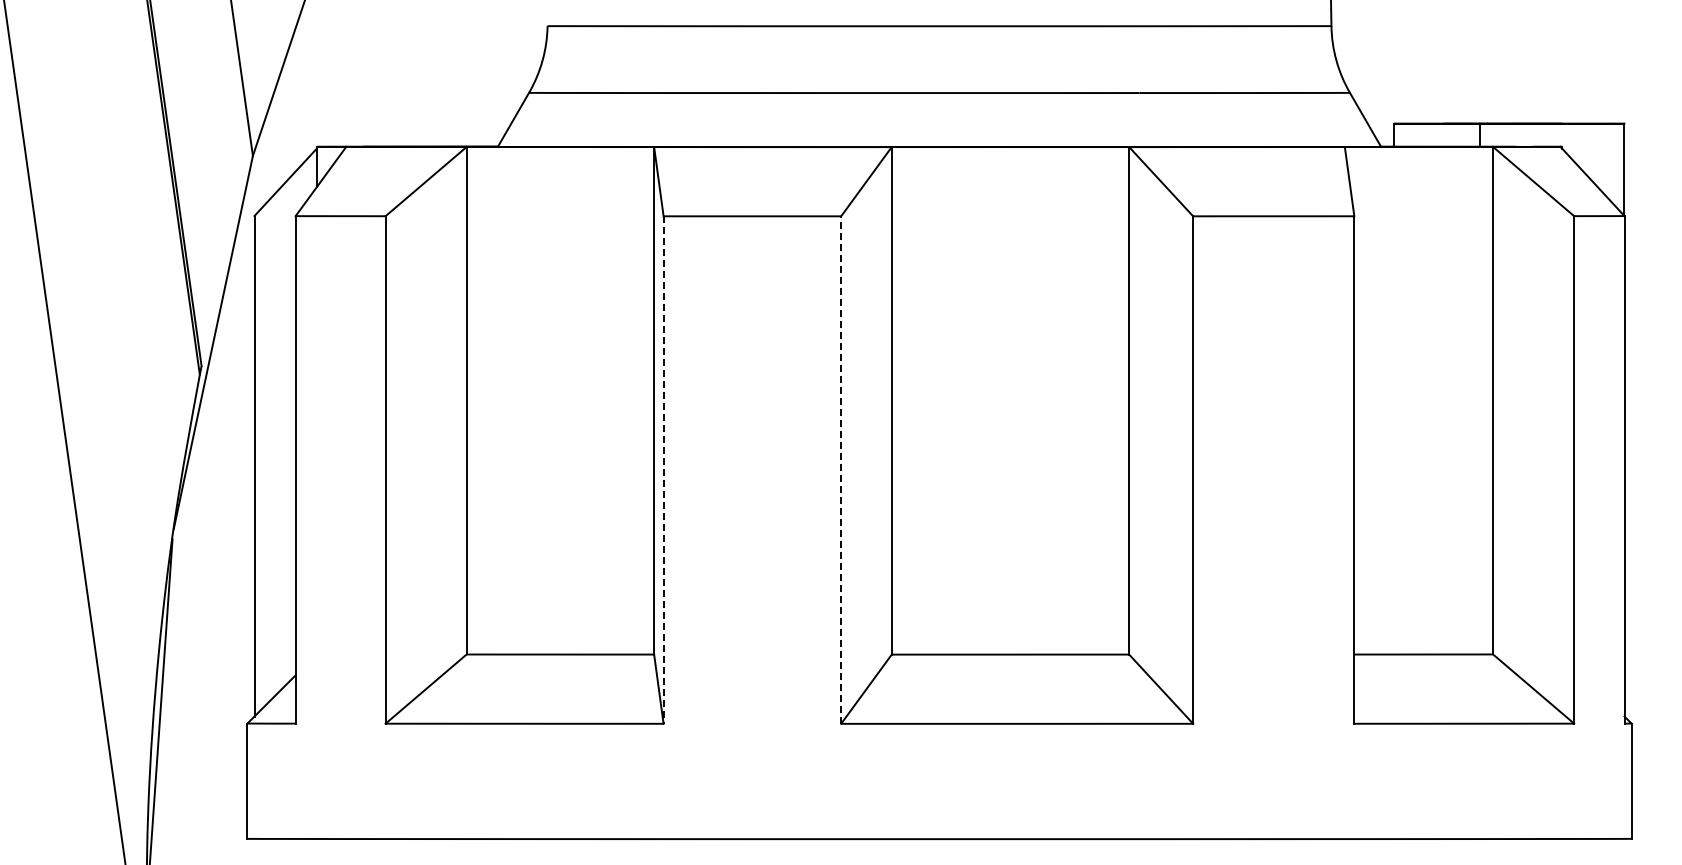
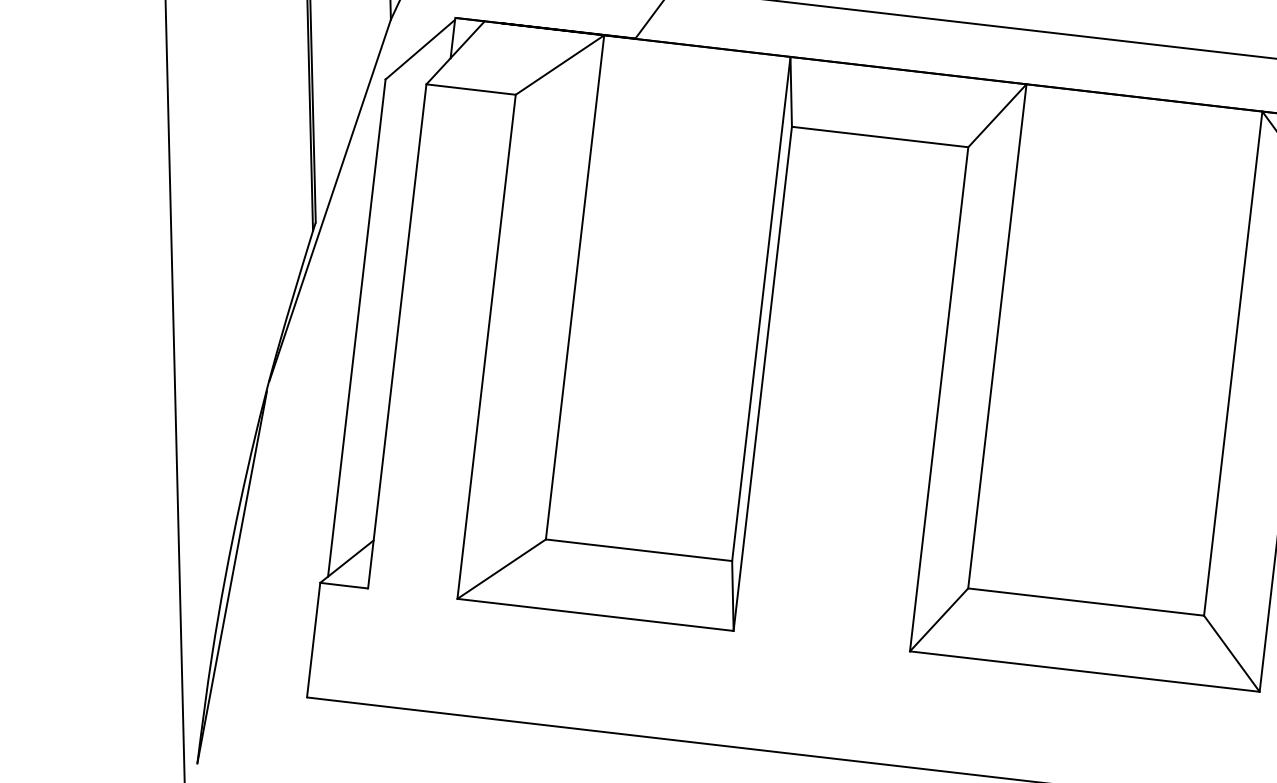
line: (663, 470) -> (762, 379), dashed -> solid
line: (841, 470) -> (939, 399), dashed -> solid

